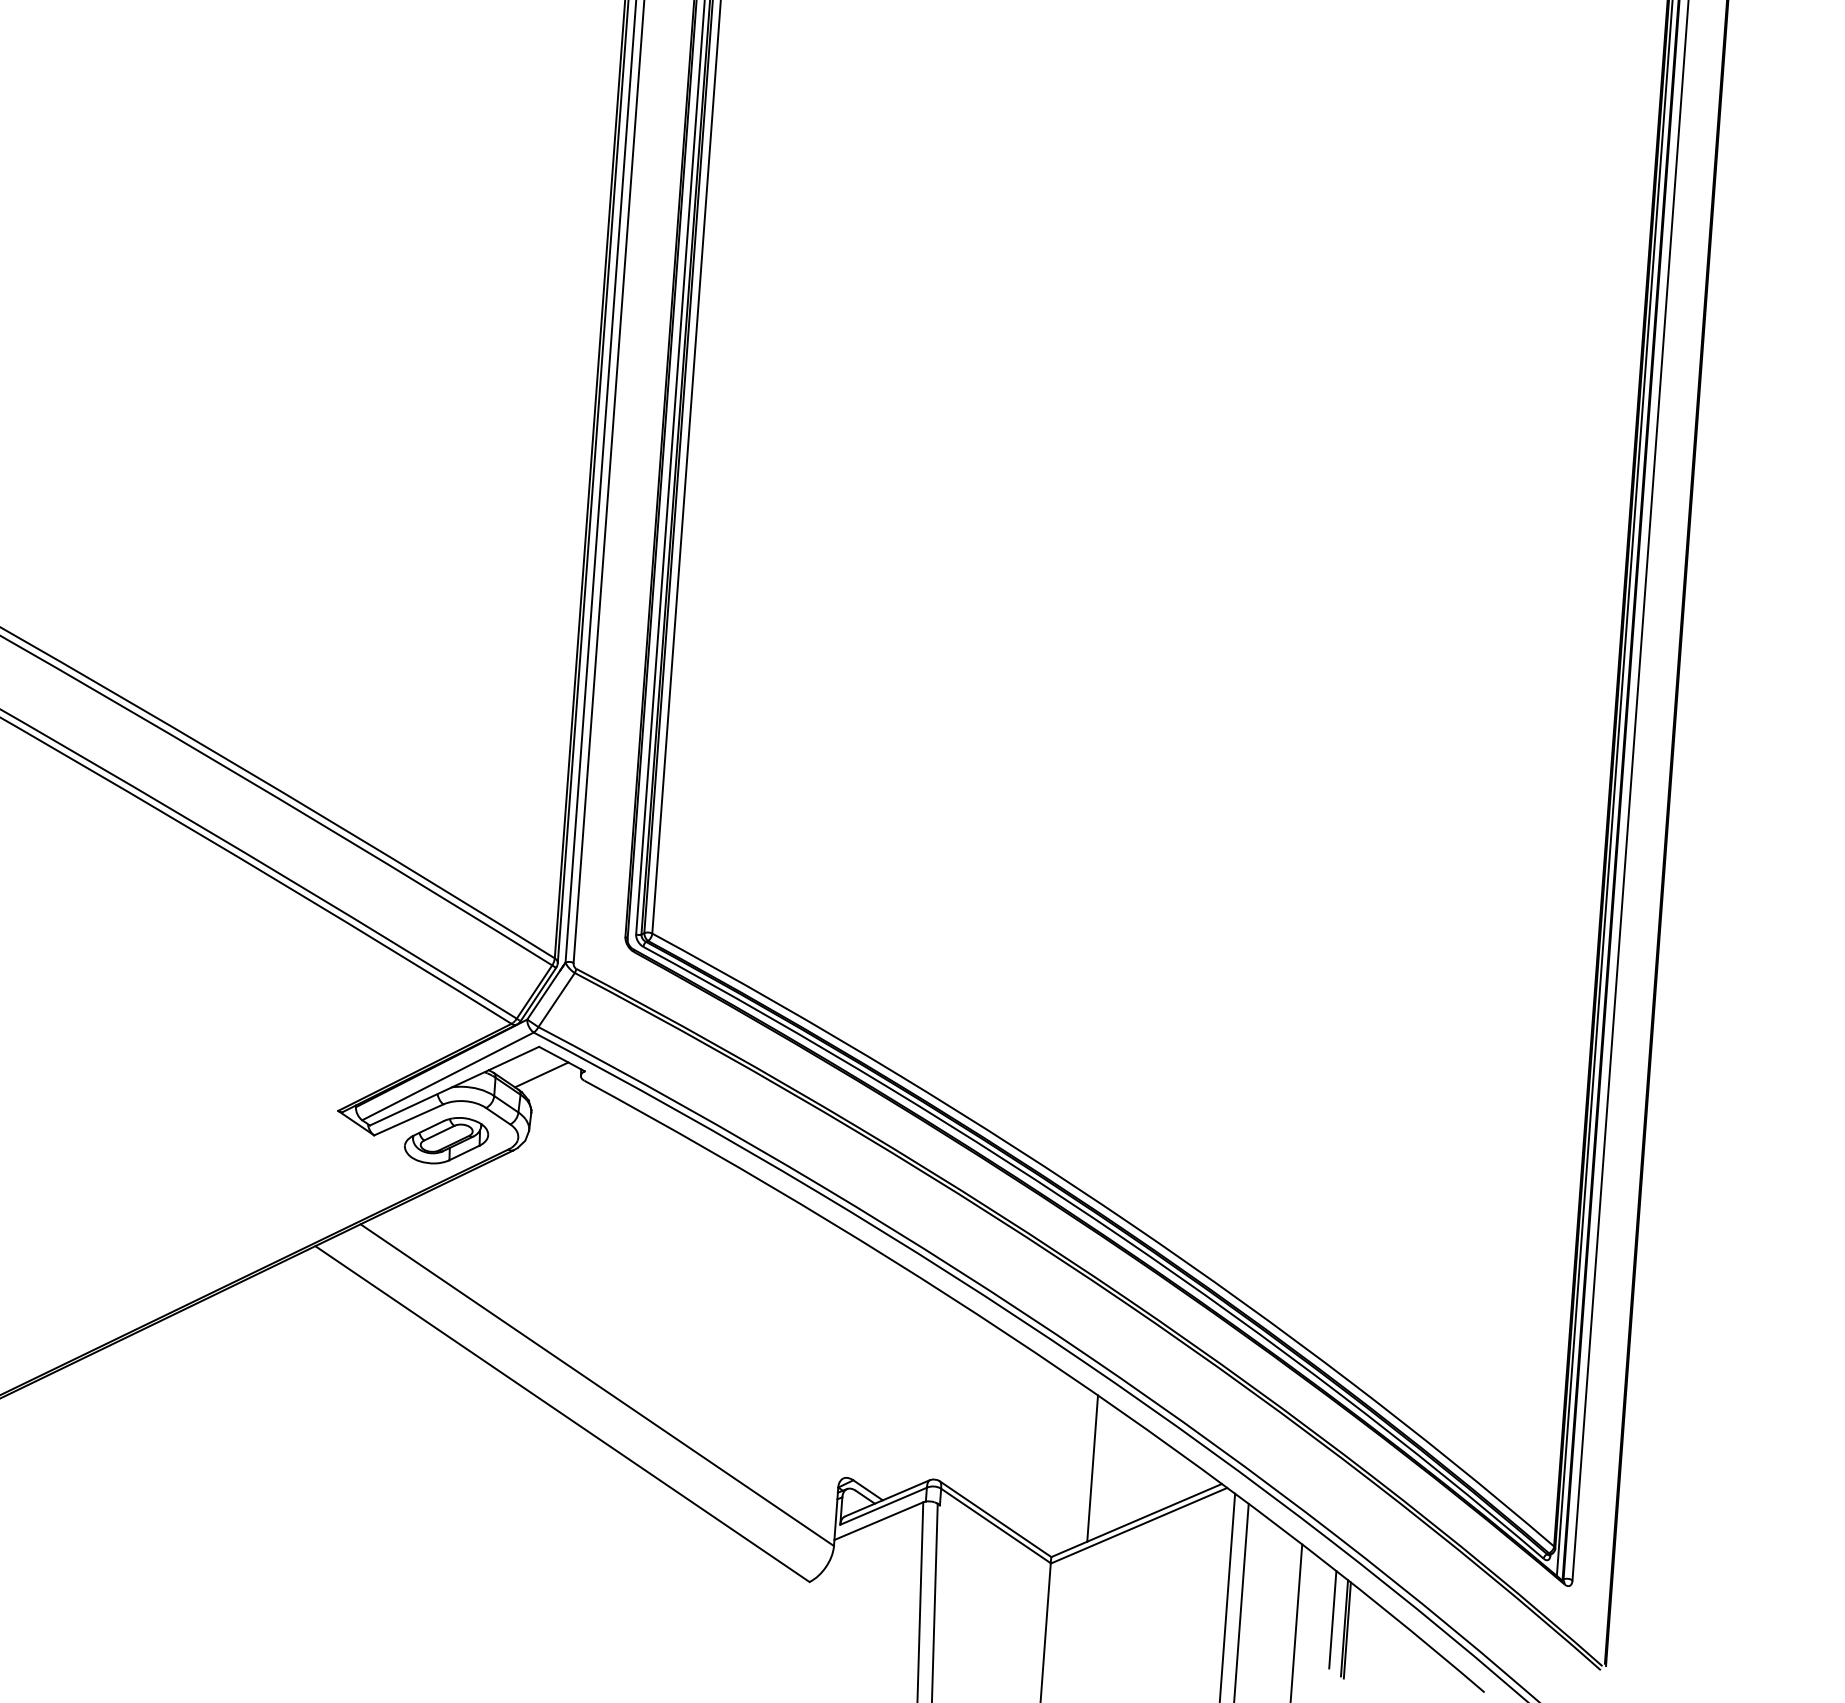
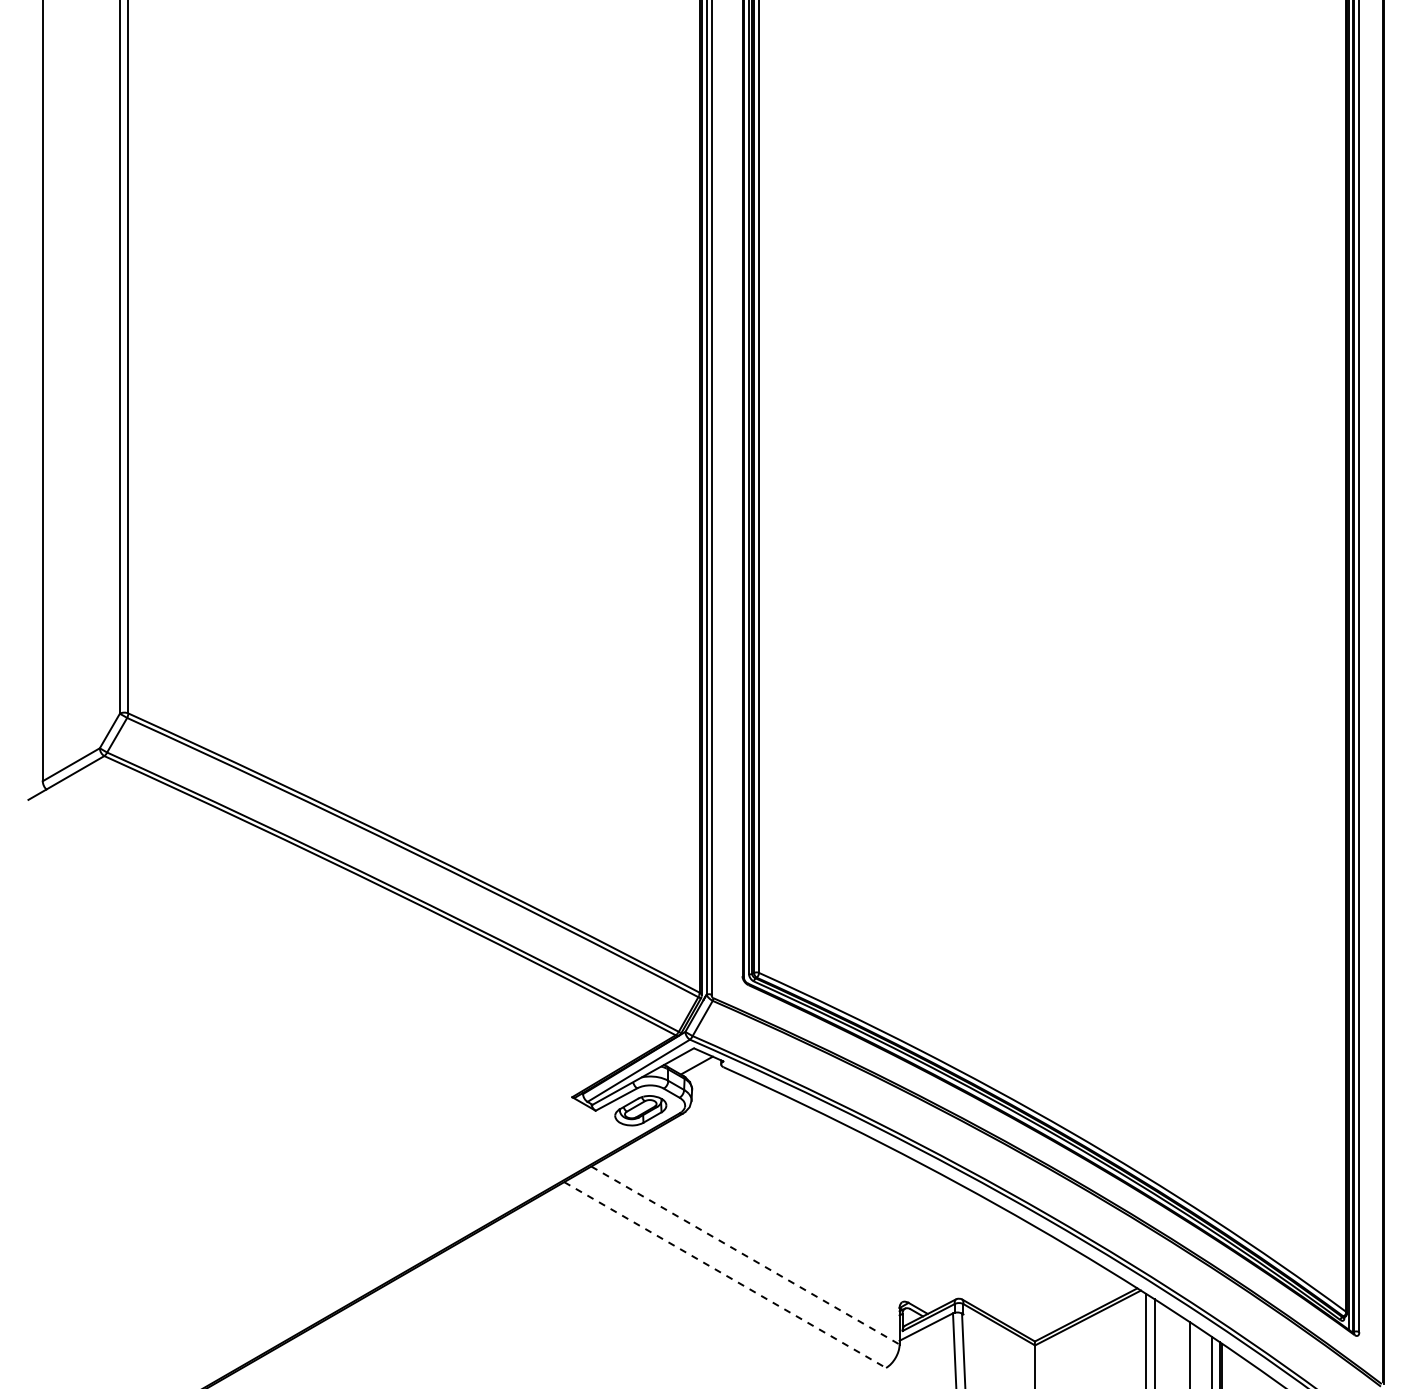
line: (597, 1385) -> (745, 1255), solid -> dashed
line: (562, 1414) -> (725, 1275), solid -> dashed
line: (1092, 1468) -> (1056, 1284), removed

